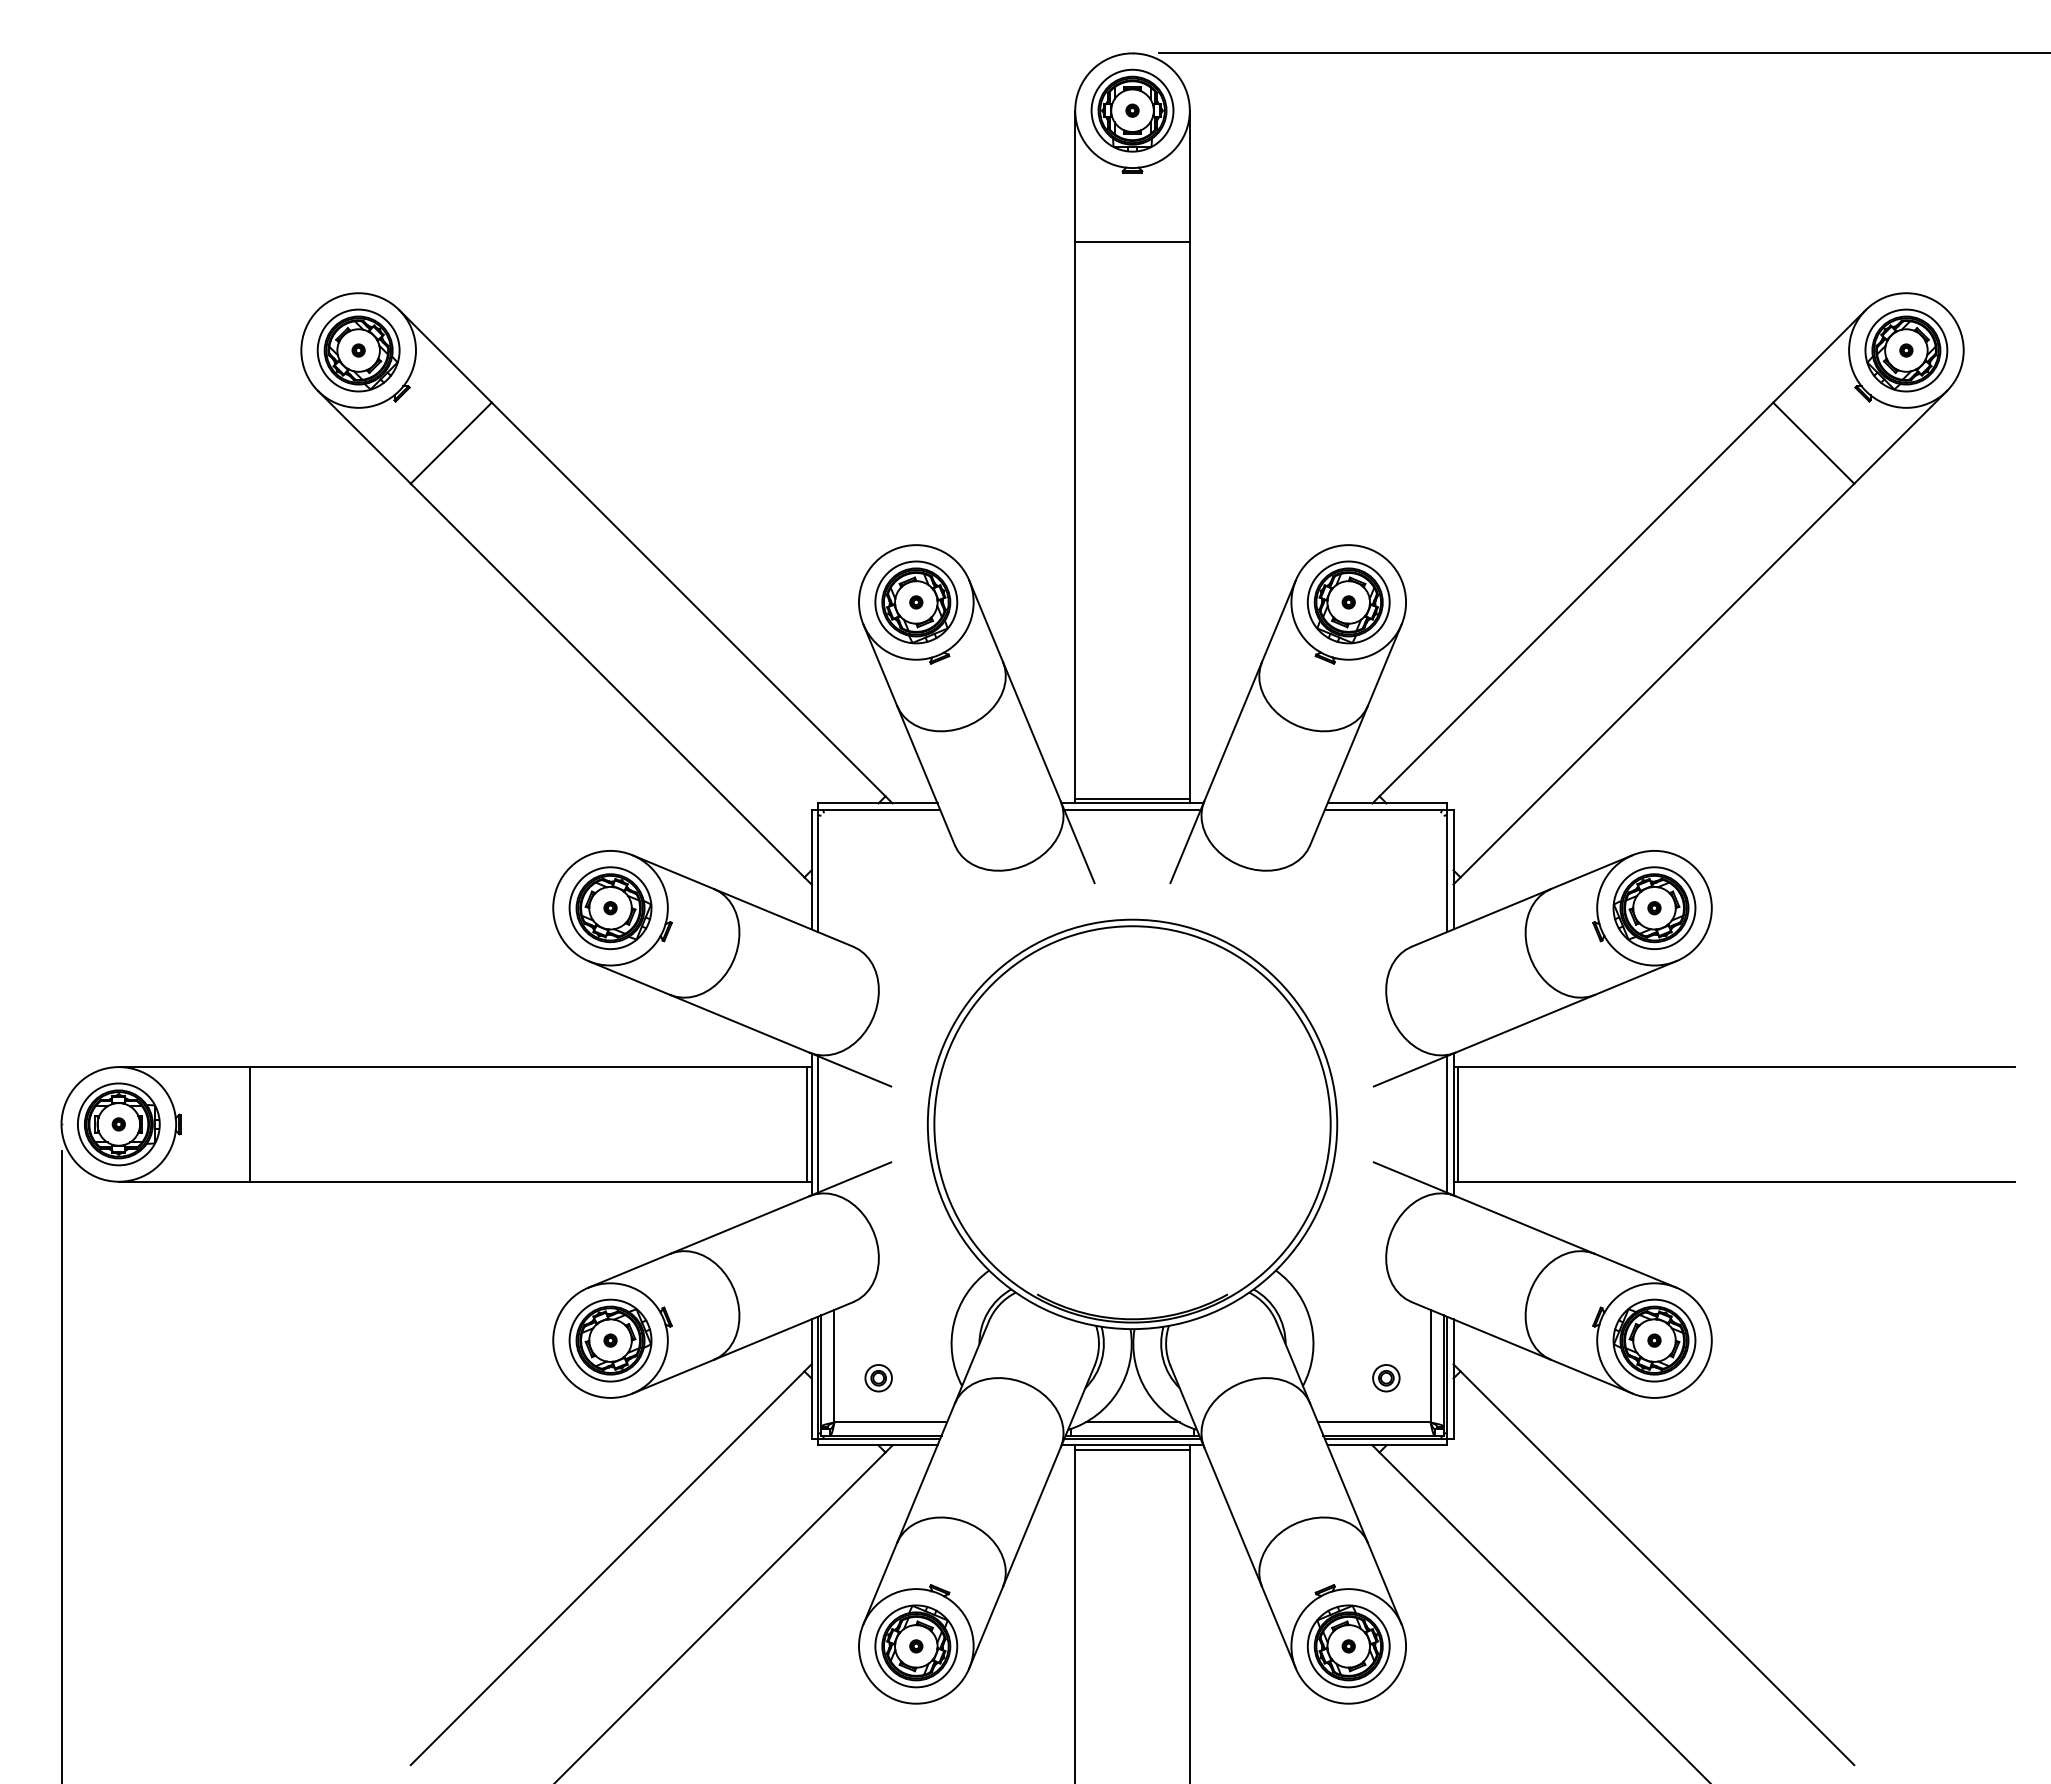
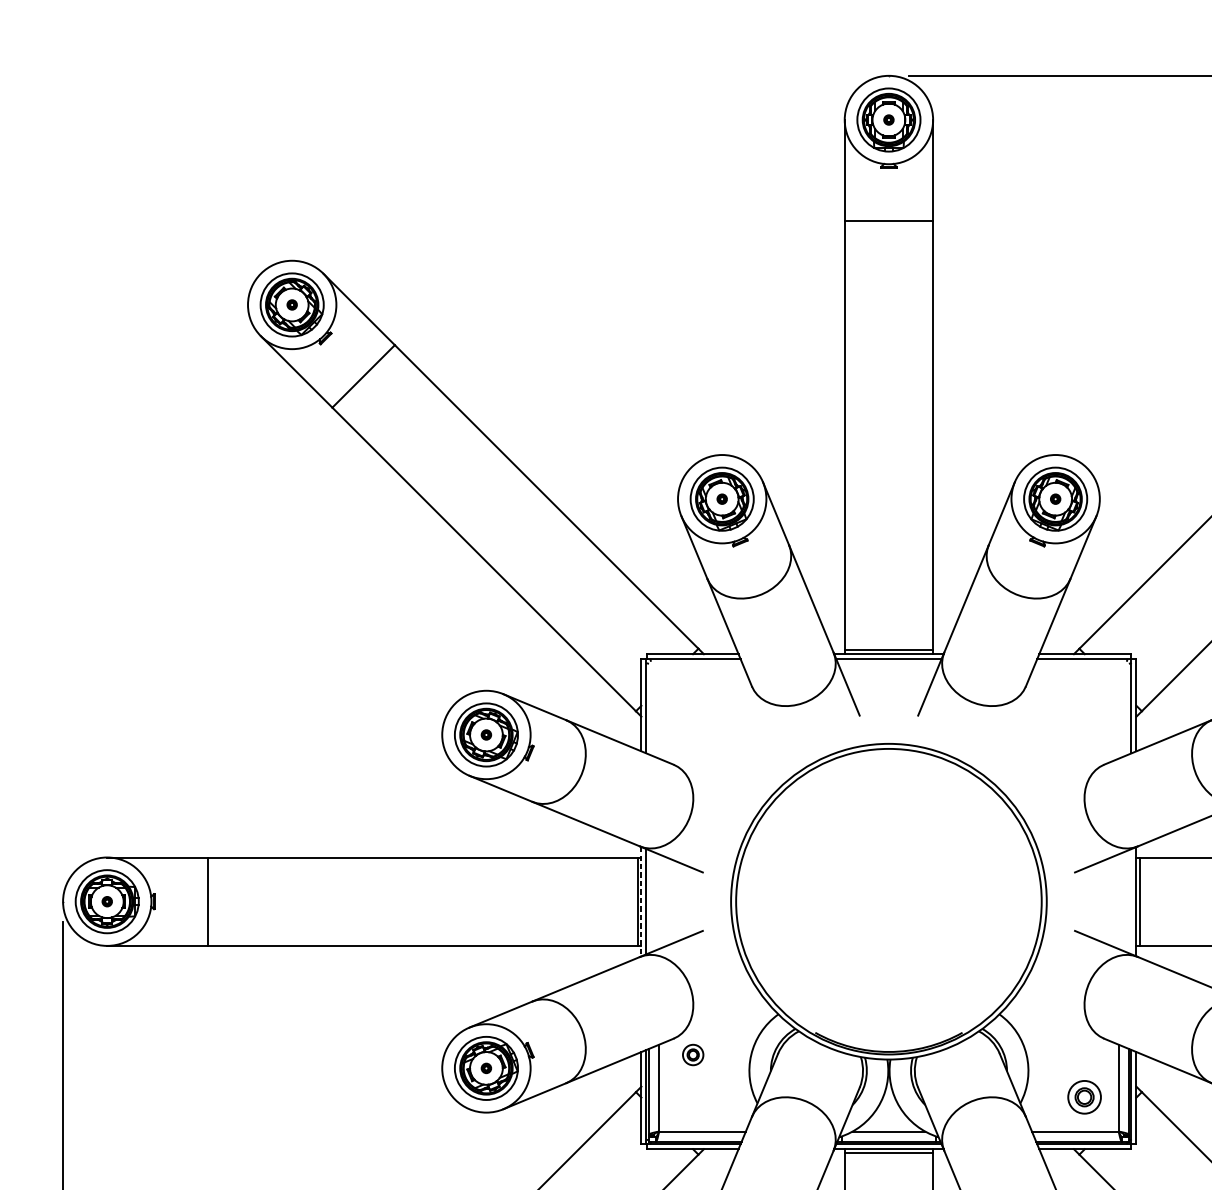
line: (811, 1124) -> (641, 901), solid -> dashed
line: (1446, 1124) -> (1131, 901), removed
part: (878, 1378) -> (693, 1055), moved
part: (1386, 1378) -> (1084, 1097), size x1.6

